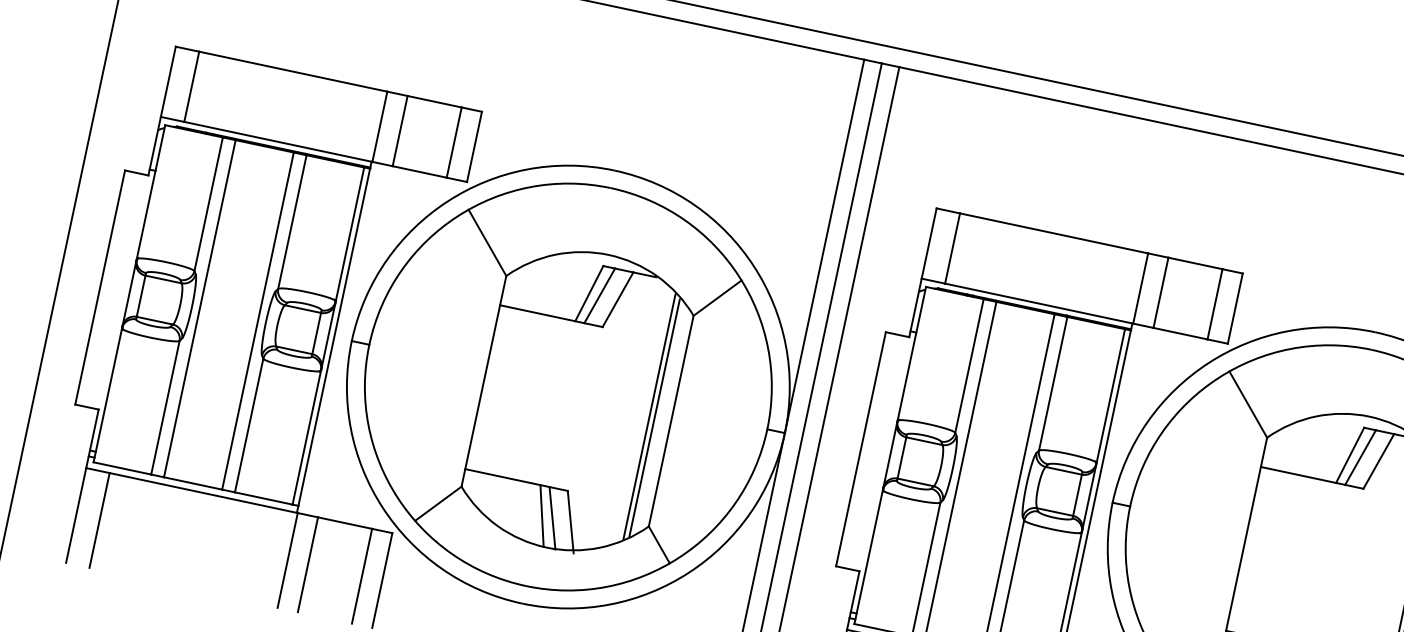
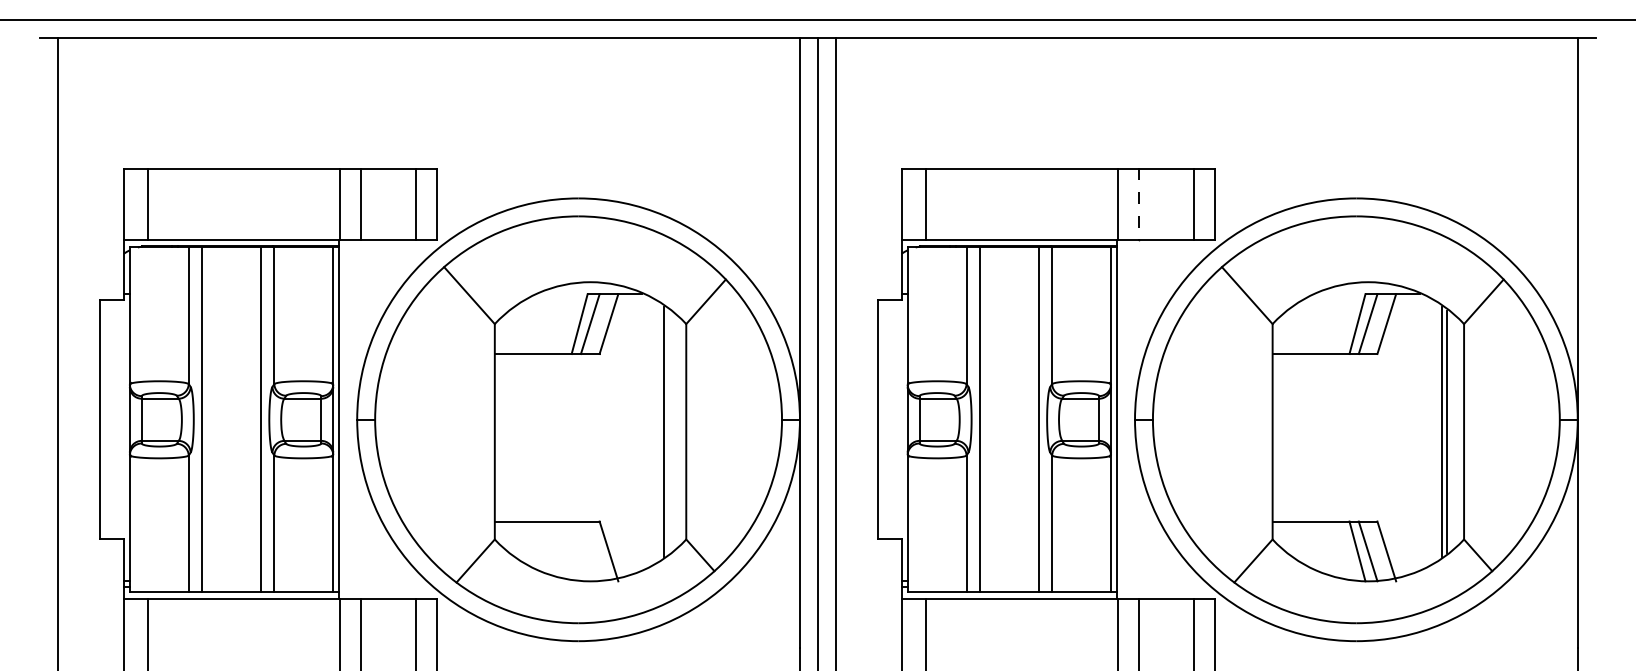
line: (1160, 292) -> (1138, 204), solid -> dashed
line: (654, 417) -> (669, 431), removed
line: (541, 516) -> (579, 551), removed
line: (551, 518) -> (589, 551), removed

